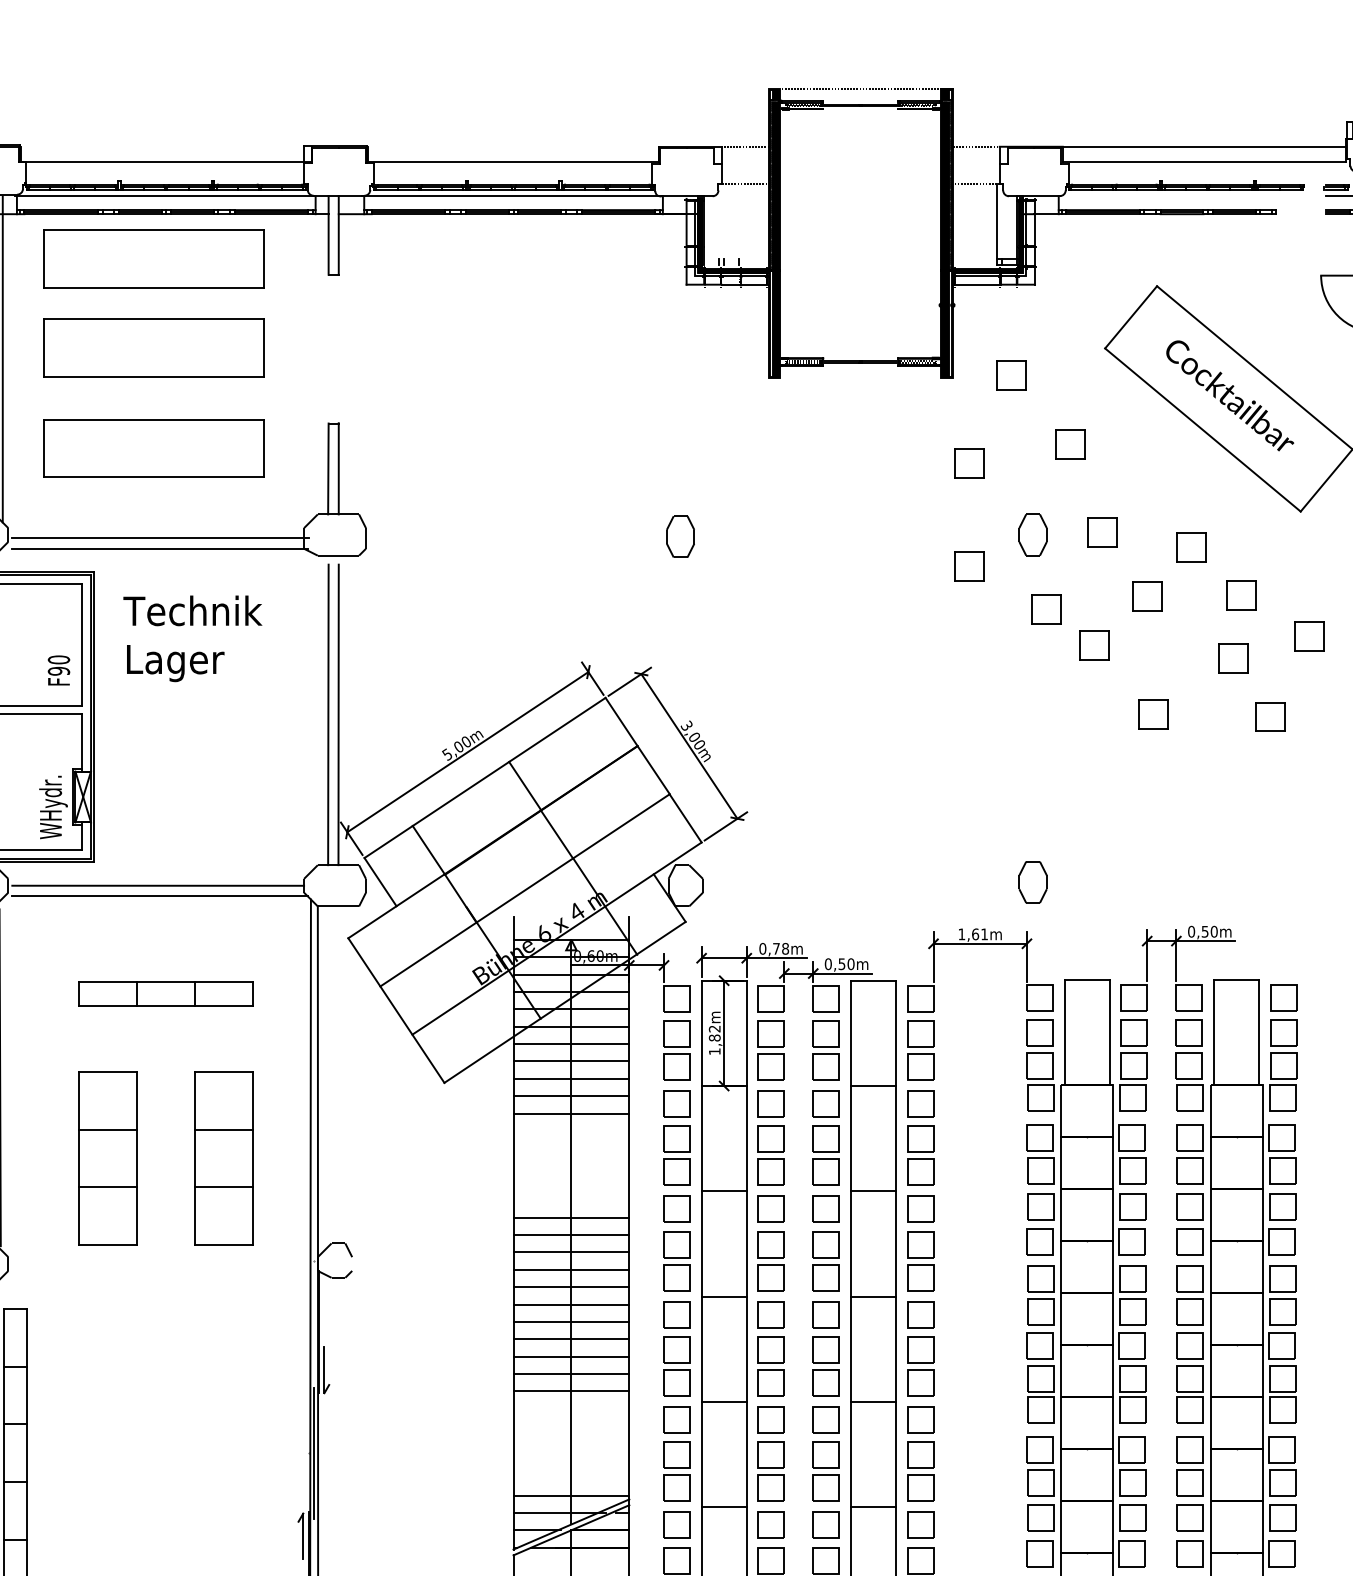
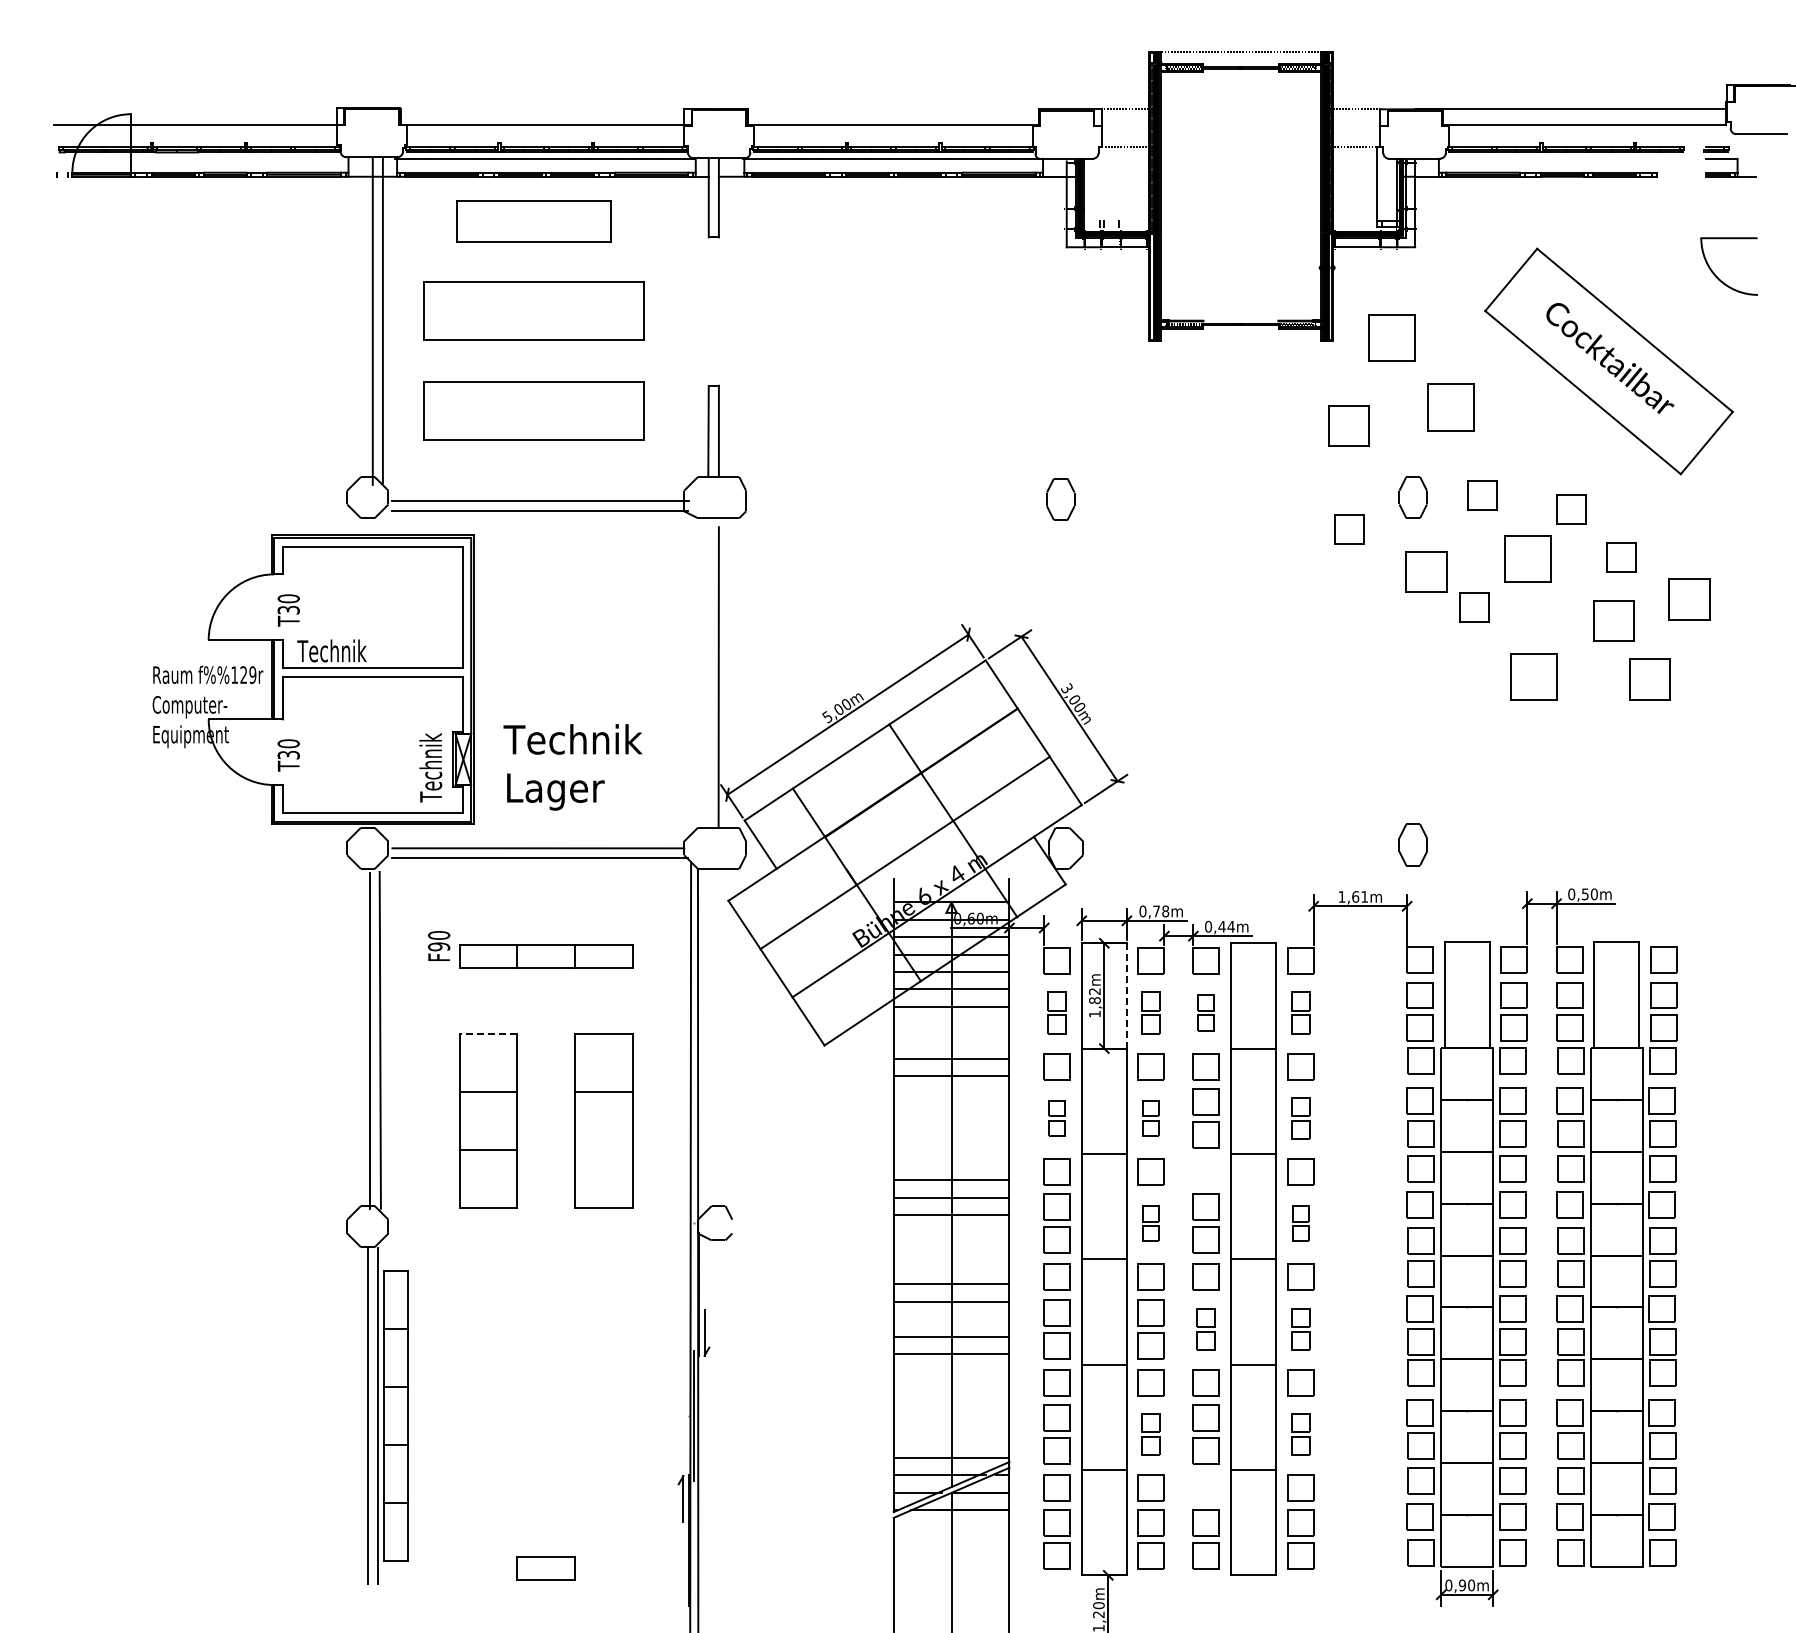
part: (153, 258) -> (533, 221), size x0.7
part: (1011, 374) -> (1391, 337), size x1.6
part: (1070, 444) -> (1450, 407), size x1.6
part: (969, 463) -> (1349, 426), size x1.4
part: (1147, 595) -> (1527, 558), size x1.6
part: (1046, 609) -> (1426, 572), size x1.4
part: (1309, 636) -> (1689, 599), size x1.4
text: (192, 638) -> (572, 767), moved
part: (1233, 658) -> (1613, 621), size x1.4
text: (59, 669) -> (439, 945), moved
line: (328, 714) -> (708, 677), removed
part: (1153, 714) -> (1533, 677), size x1.6
part: (1270, 716) -> (1650, 679), size x1.4
text: (53, 804) -> (433, 767), WHydr. -> Technik
text: (846, 963) -> (1226, 926), 0,50m -> 0,44m
line: (746, 1032) -> (1126, 995), solid -> dashed
part: (676, 1049) -> (1056, 1012), size x0.7
part: (770, 1049) -> (1150, 1012), size x0.7
part: (825, 1049) -> (1205, 1012), size x0.6
part: (920, 1049) -> (1300, 1012), size x0.7
line: (571, 1061) -> (951, 1024), removed
line: (108, 1071) -> (488, 1034), solid -> dashed
line: (571, 1078) -> (951, 1041), removed
part: (676, 1155) -> (1056, 1118), size x0.6
part: (770, 1155) -> (1150, 1118), size x0.6
part: (920, 1155) -> (1300, 1118), size x0.7
line: (224, 1187) -> (604, 1150), removed
part: (825, 1208) -> (1205, 1171), removed
part: (770, 1260) -> (1150, 1223), size x0.6
part: (920, 1260) -> (1300, 1223), size x0.6
line: (571, 1269) -> (951, 1232), removed
line: (571, 1286) -> (951, 1249), removed
line: (571, 1304) -> (951, 1267), removed
line: (571, 1356) -> (951, 1319), removed
part: (825, 1366) -> (1205, 1329), size x0.7
part: (920, 1366) -> (1300, 1329), size x0.7
part: (770, 1471) -> (1150, 1434), size x0.7
part: (920, 1471) -> (1300, 1434), size x0.7
part: (825, 1524) -> (1205, 1487), removed

